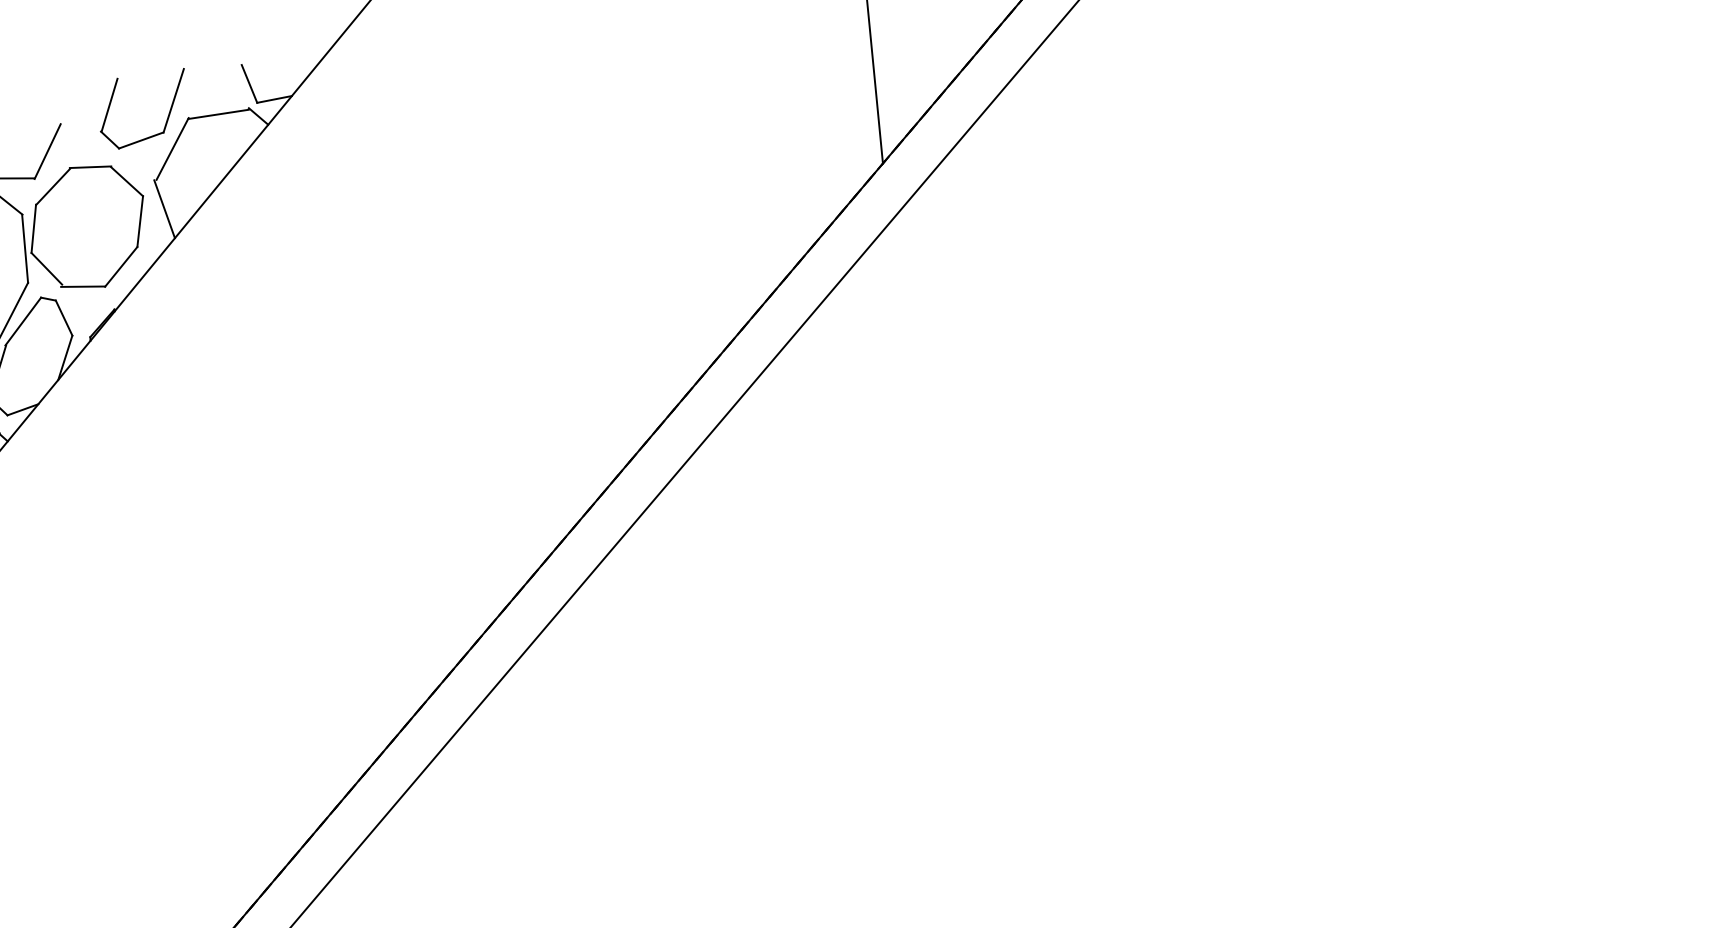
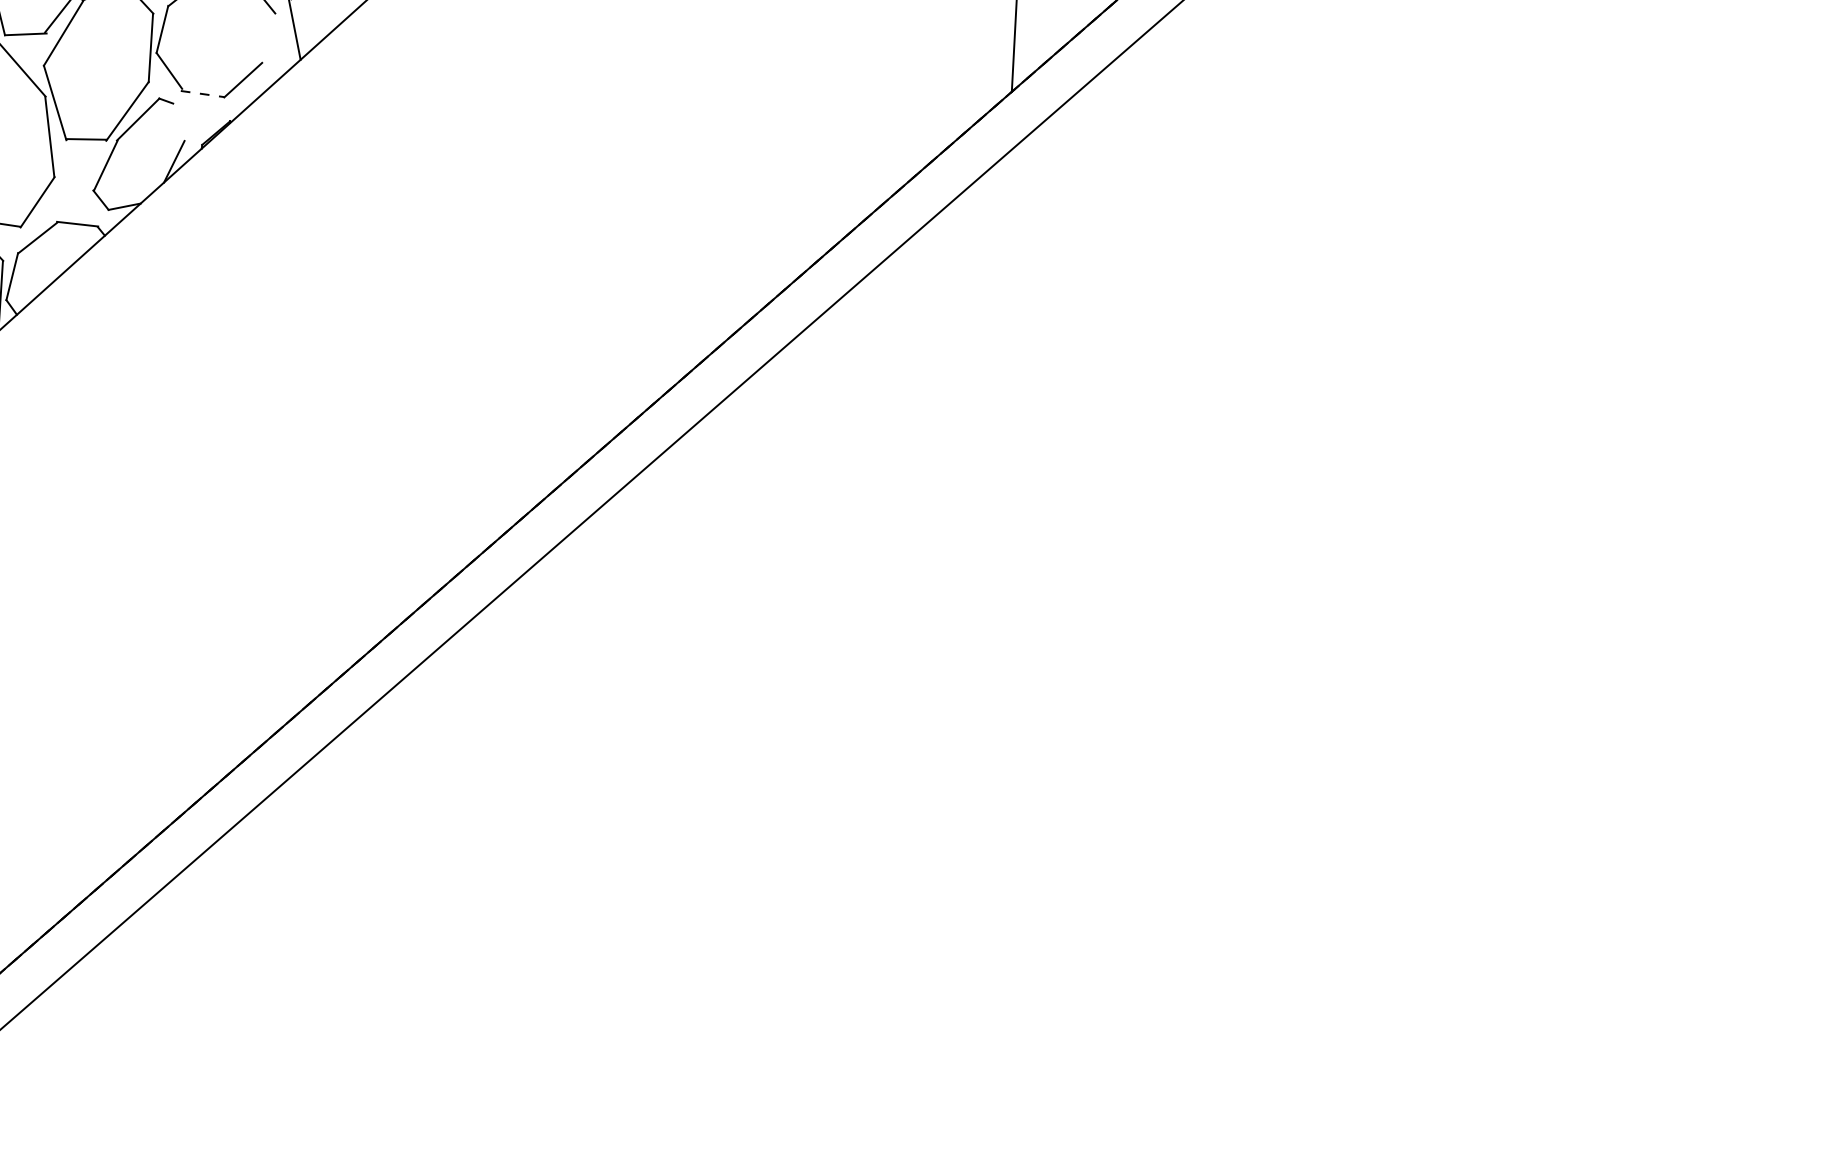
line: (139, 220) -> (268, 37), removed
line: (84, 287) -> (203, 94), solid -> dashed
line: (63, 317) -> (178, 121), removed

